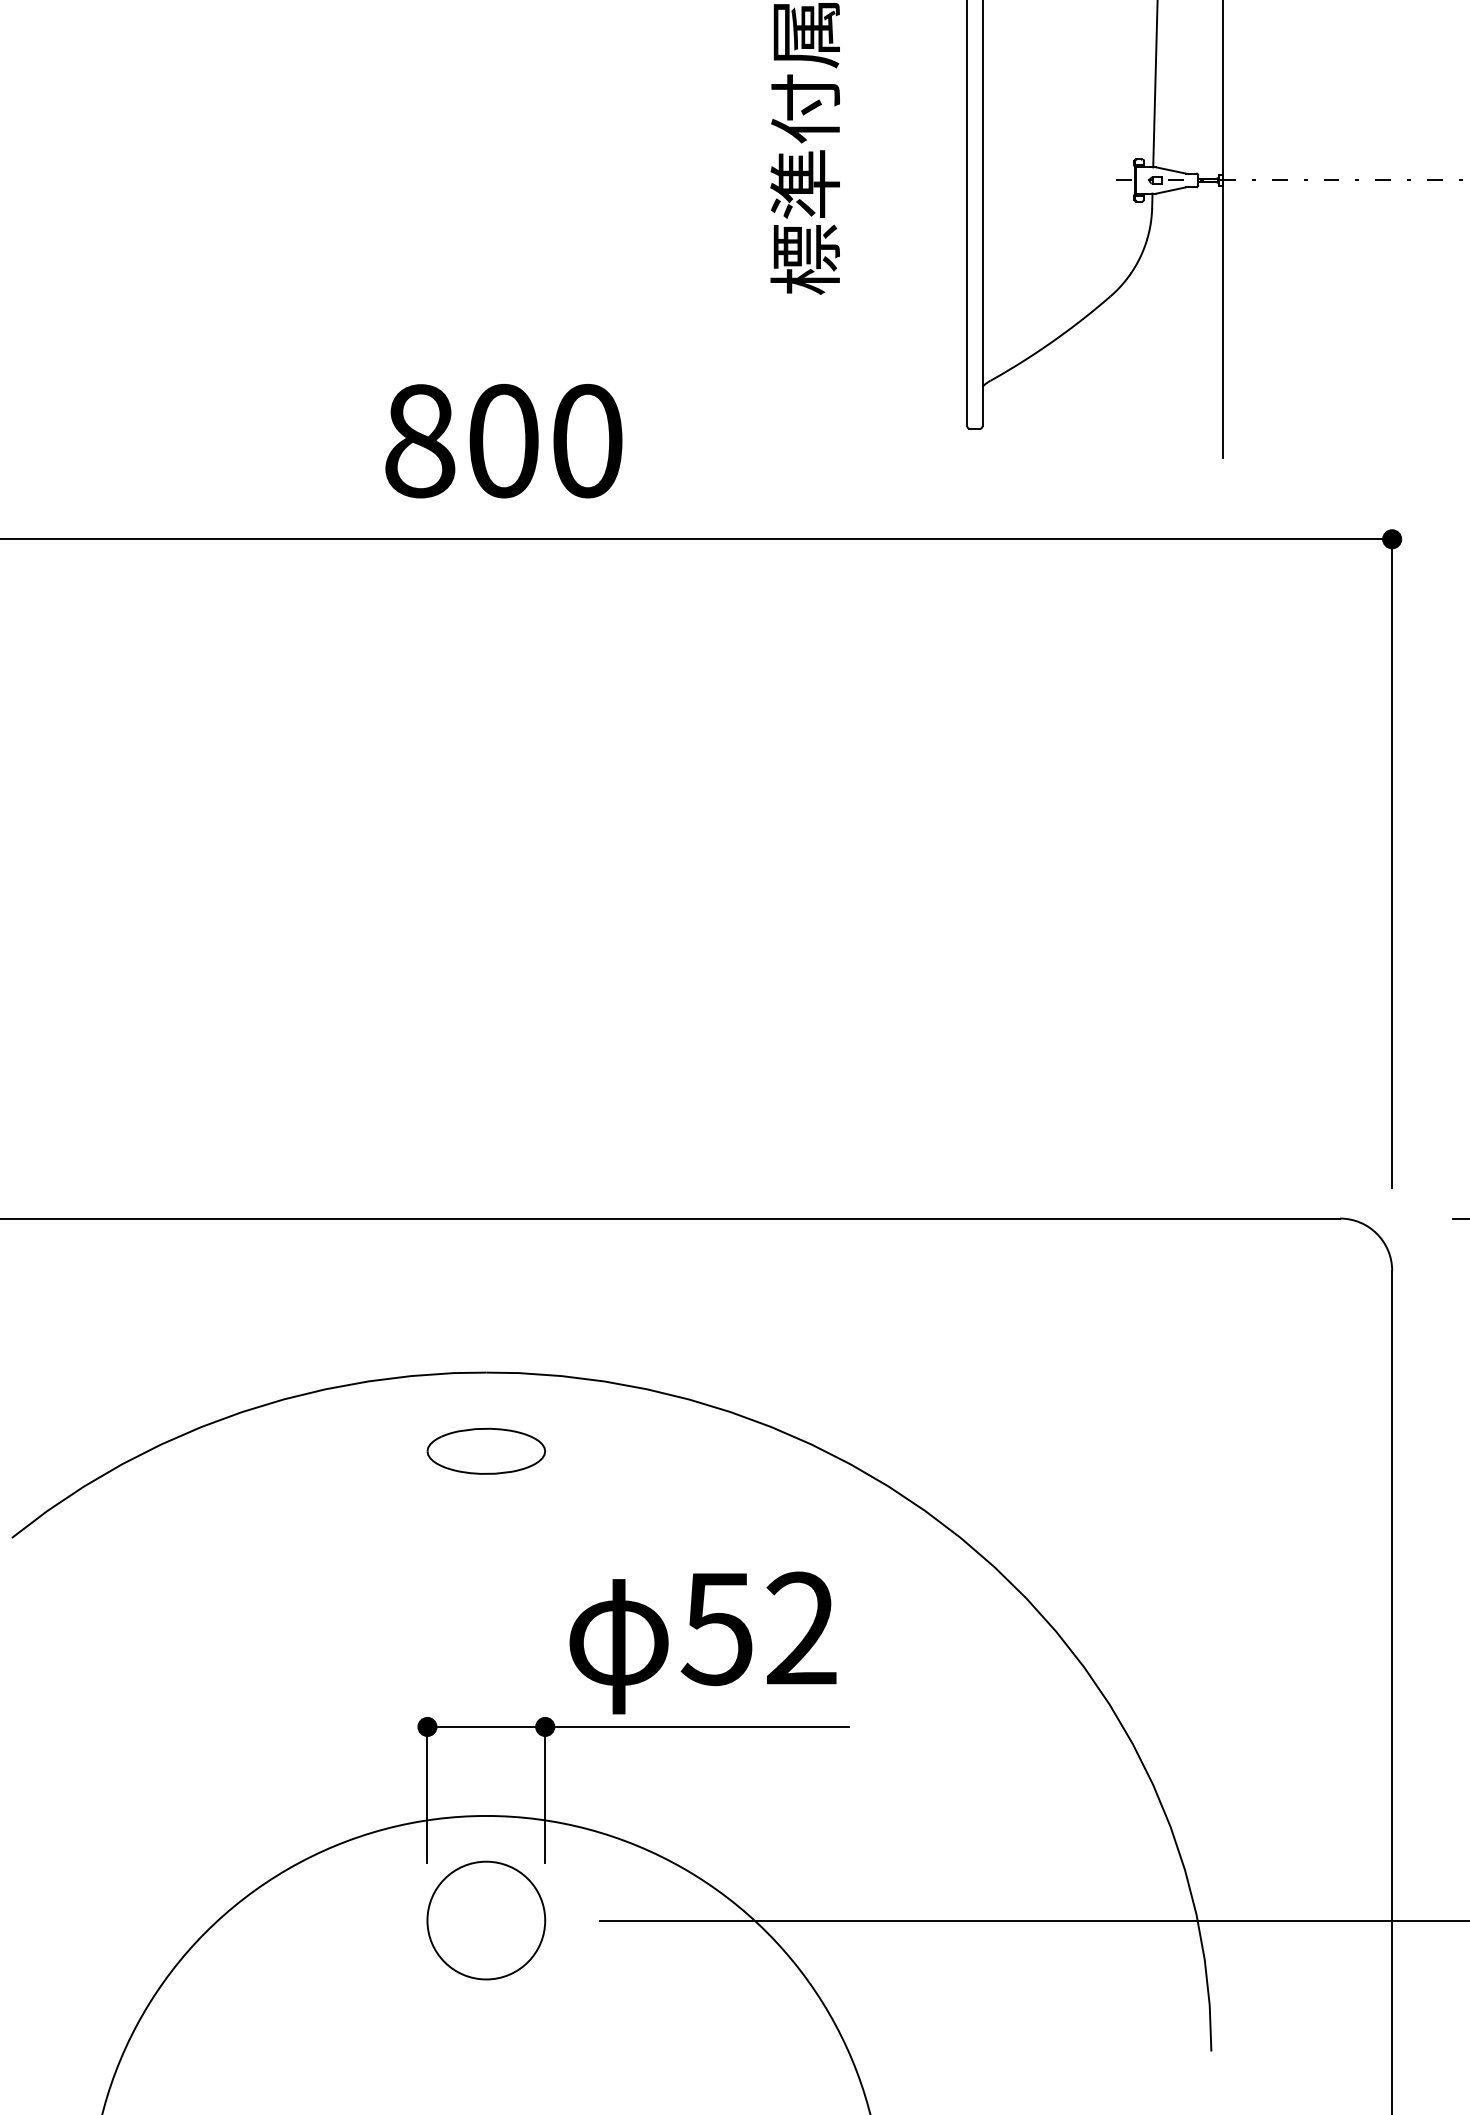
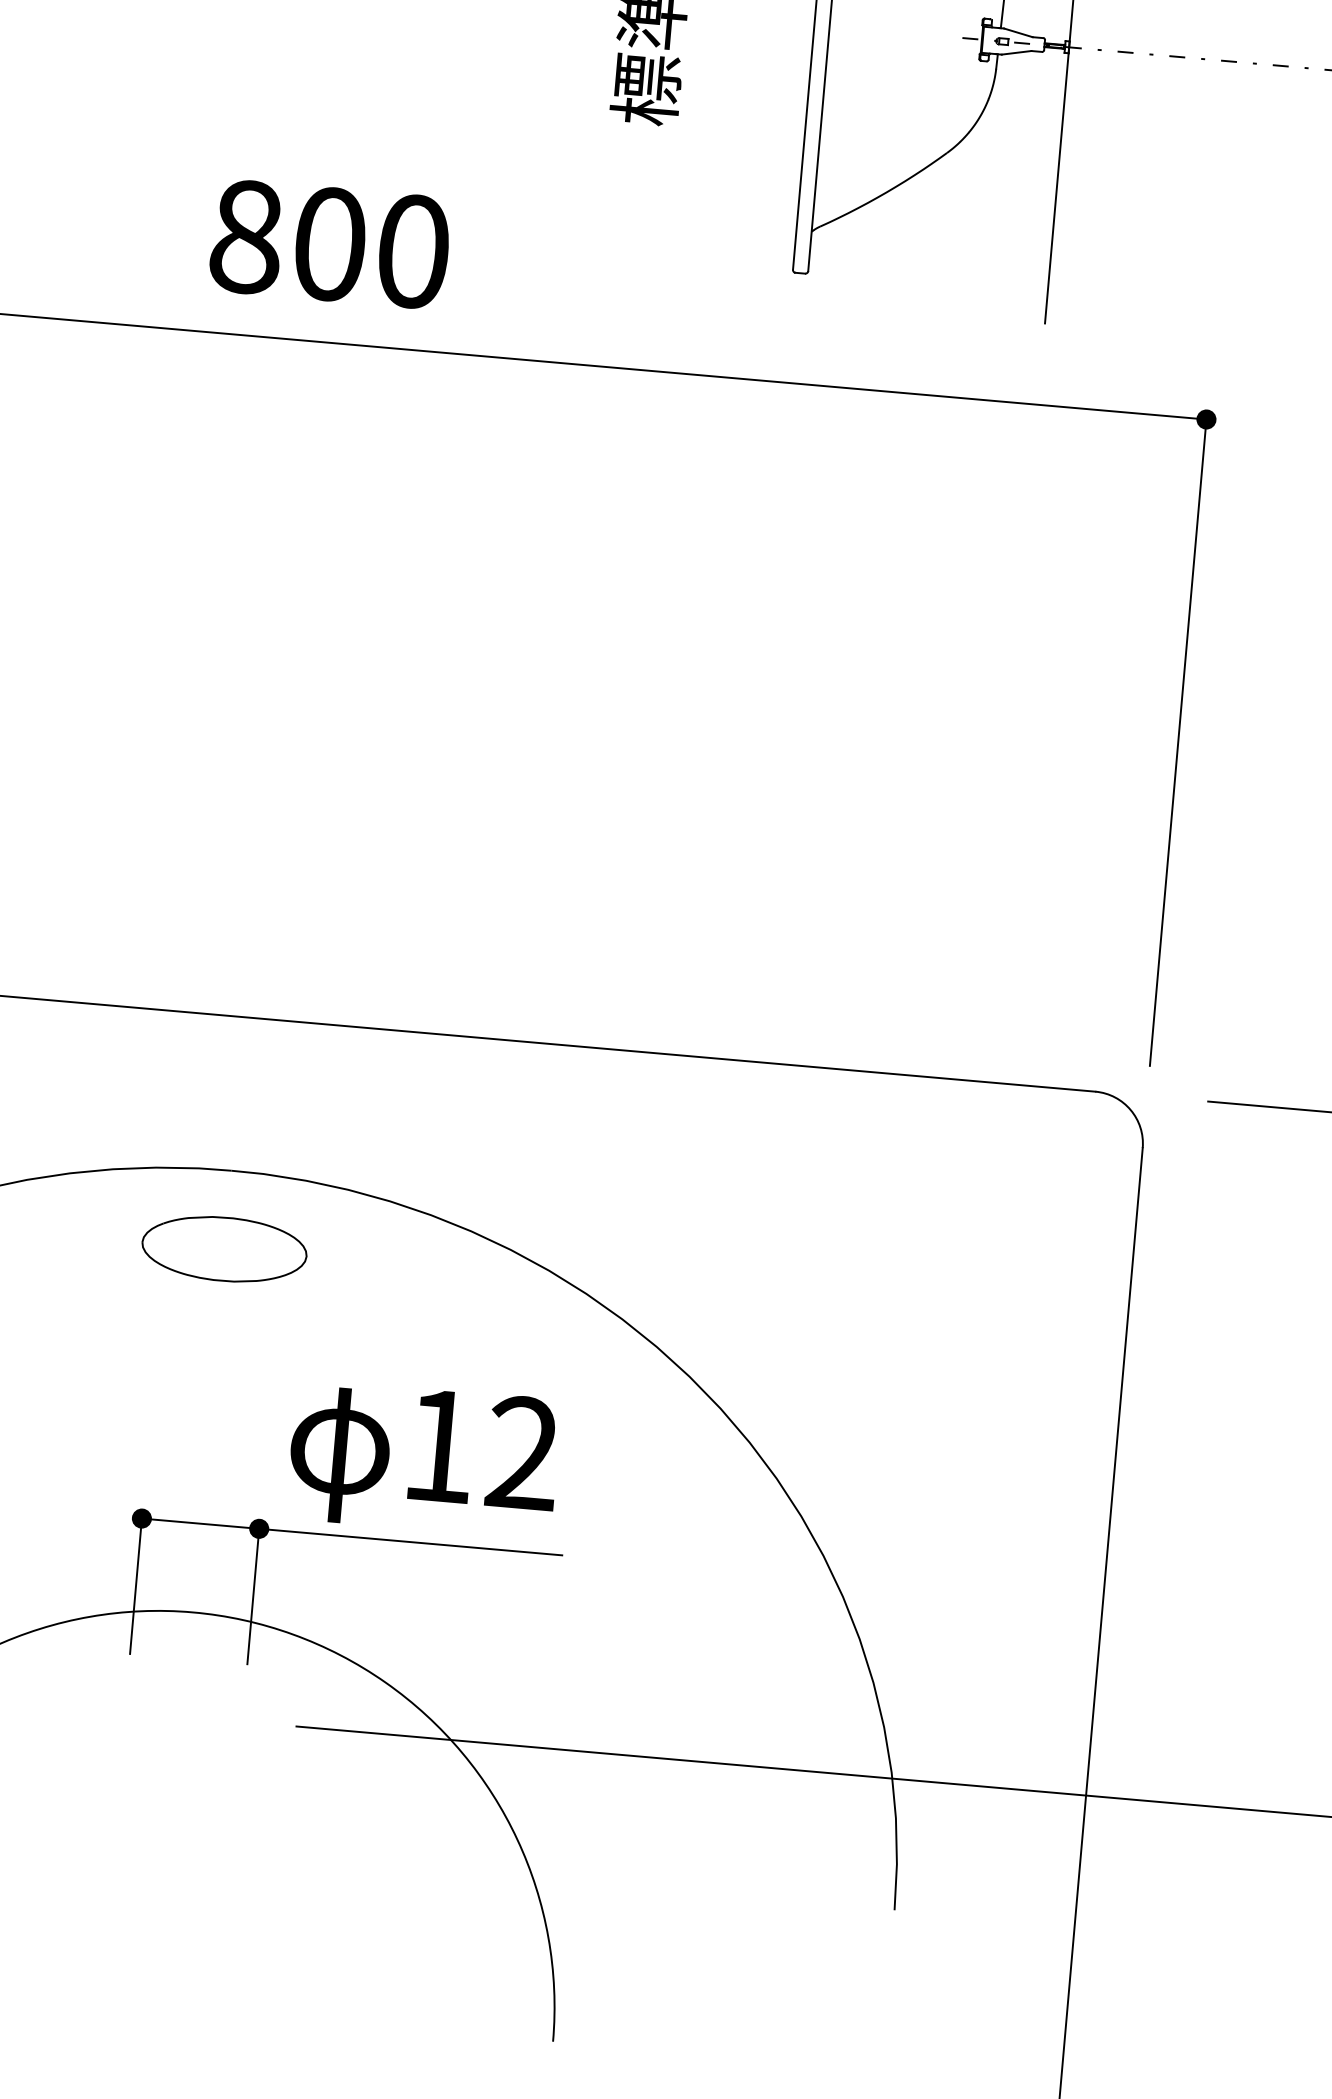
part: (486, 1450) -> (224, 1248), size x1.4
text: (716, 1629) -> (438, 1446), 52 -> 12
circle: (486, 1920) -> (183, 1716), removed

